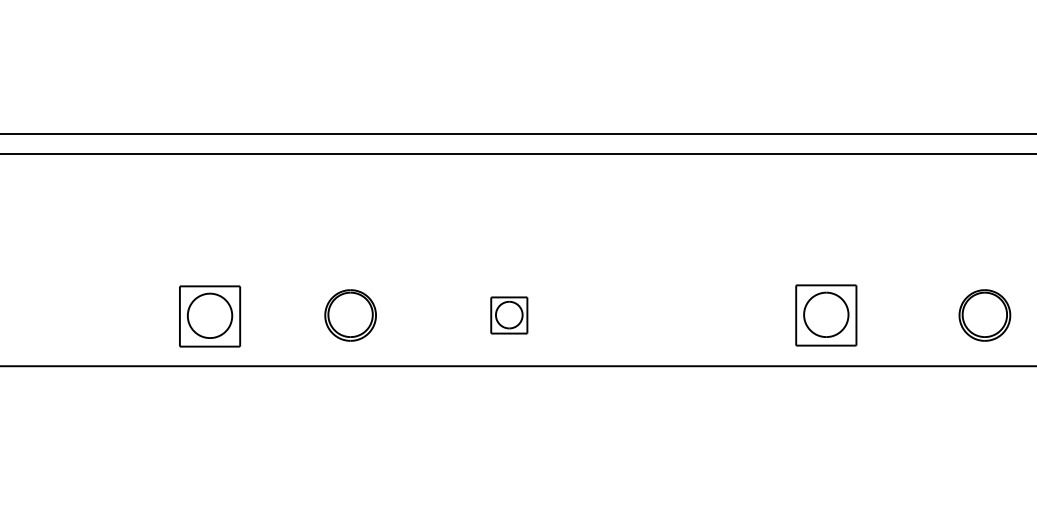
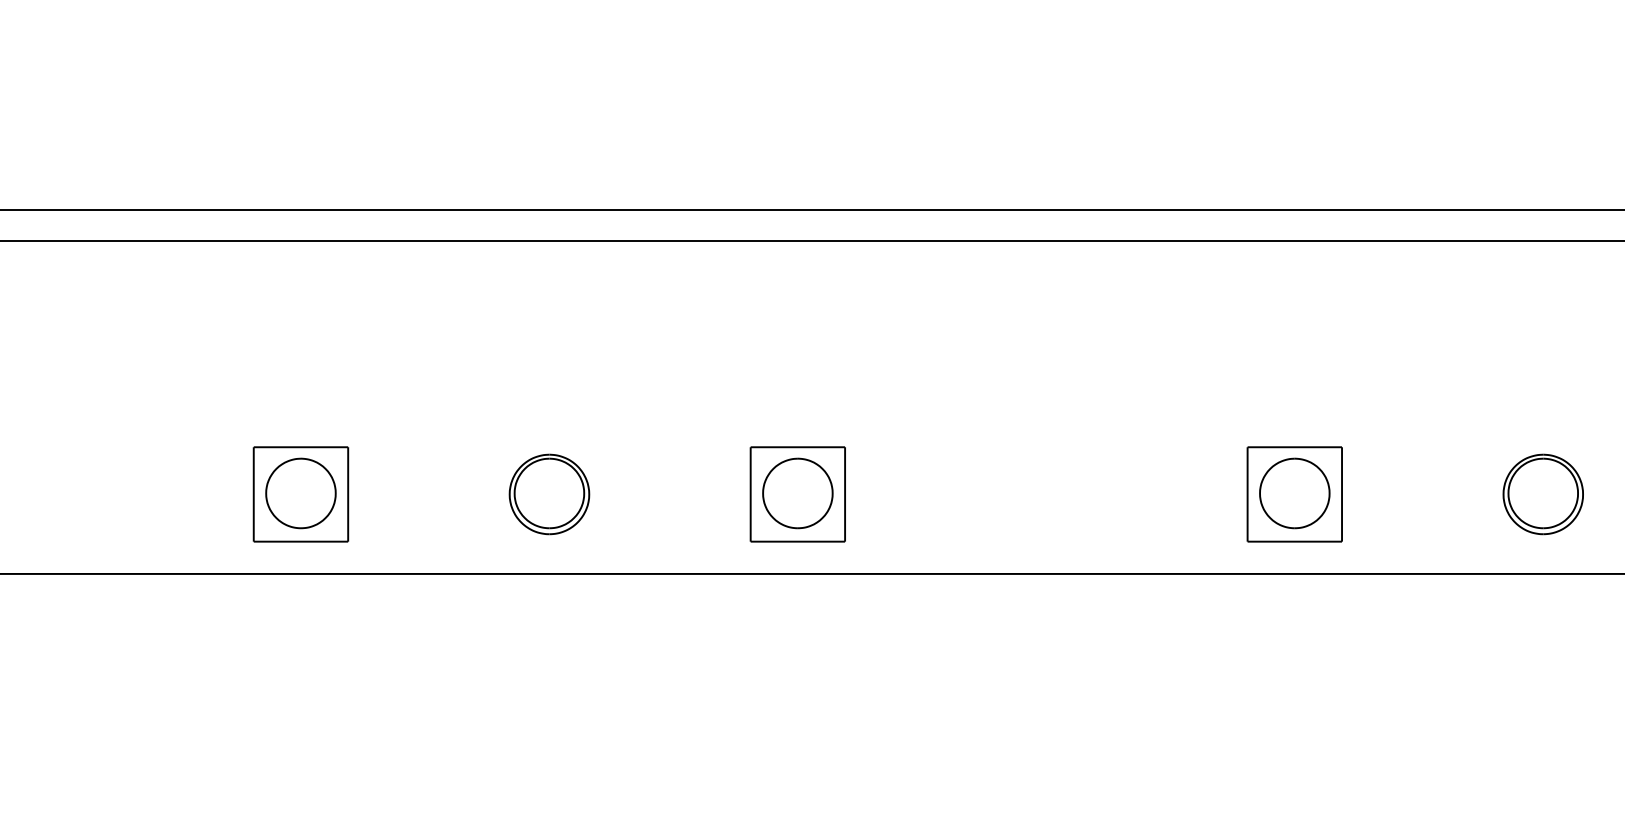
part: (509, 315) -> (798, 494), size x1.67
part: (210, 316) -> (301, 494), moved

